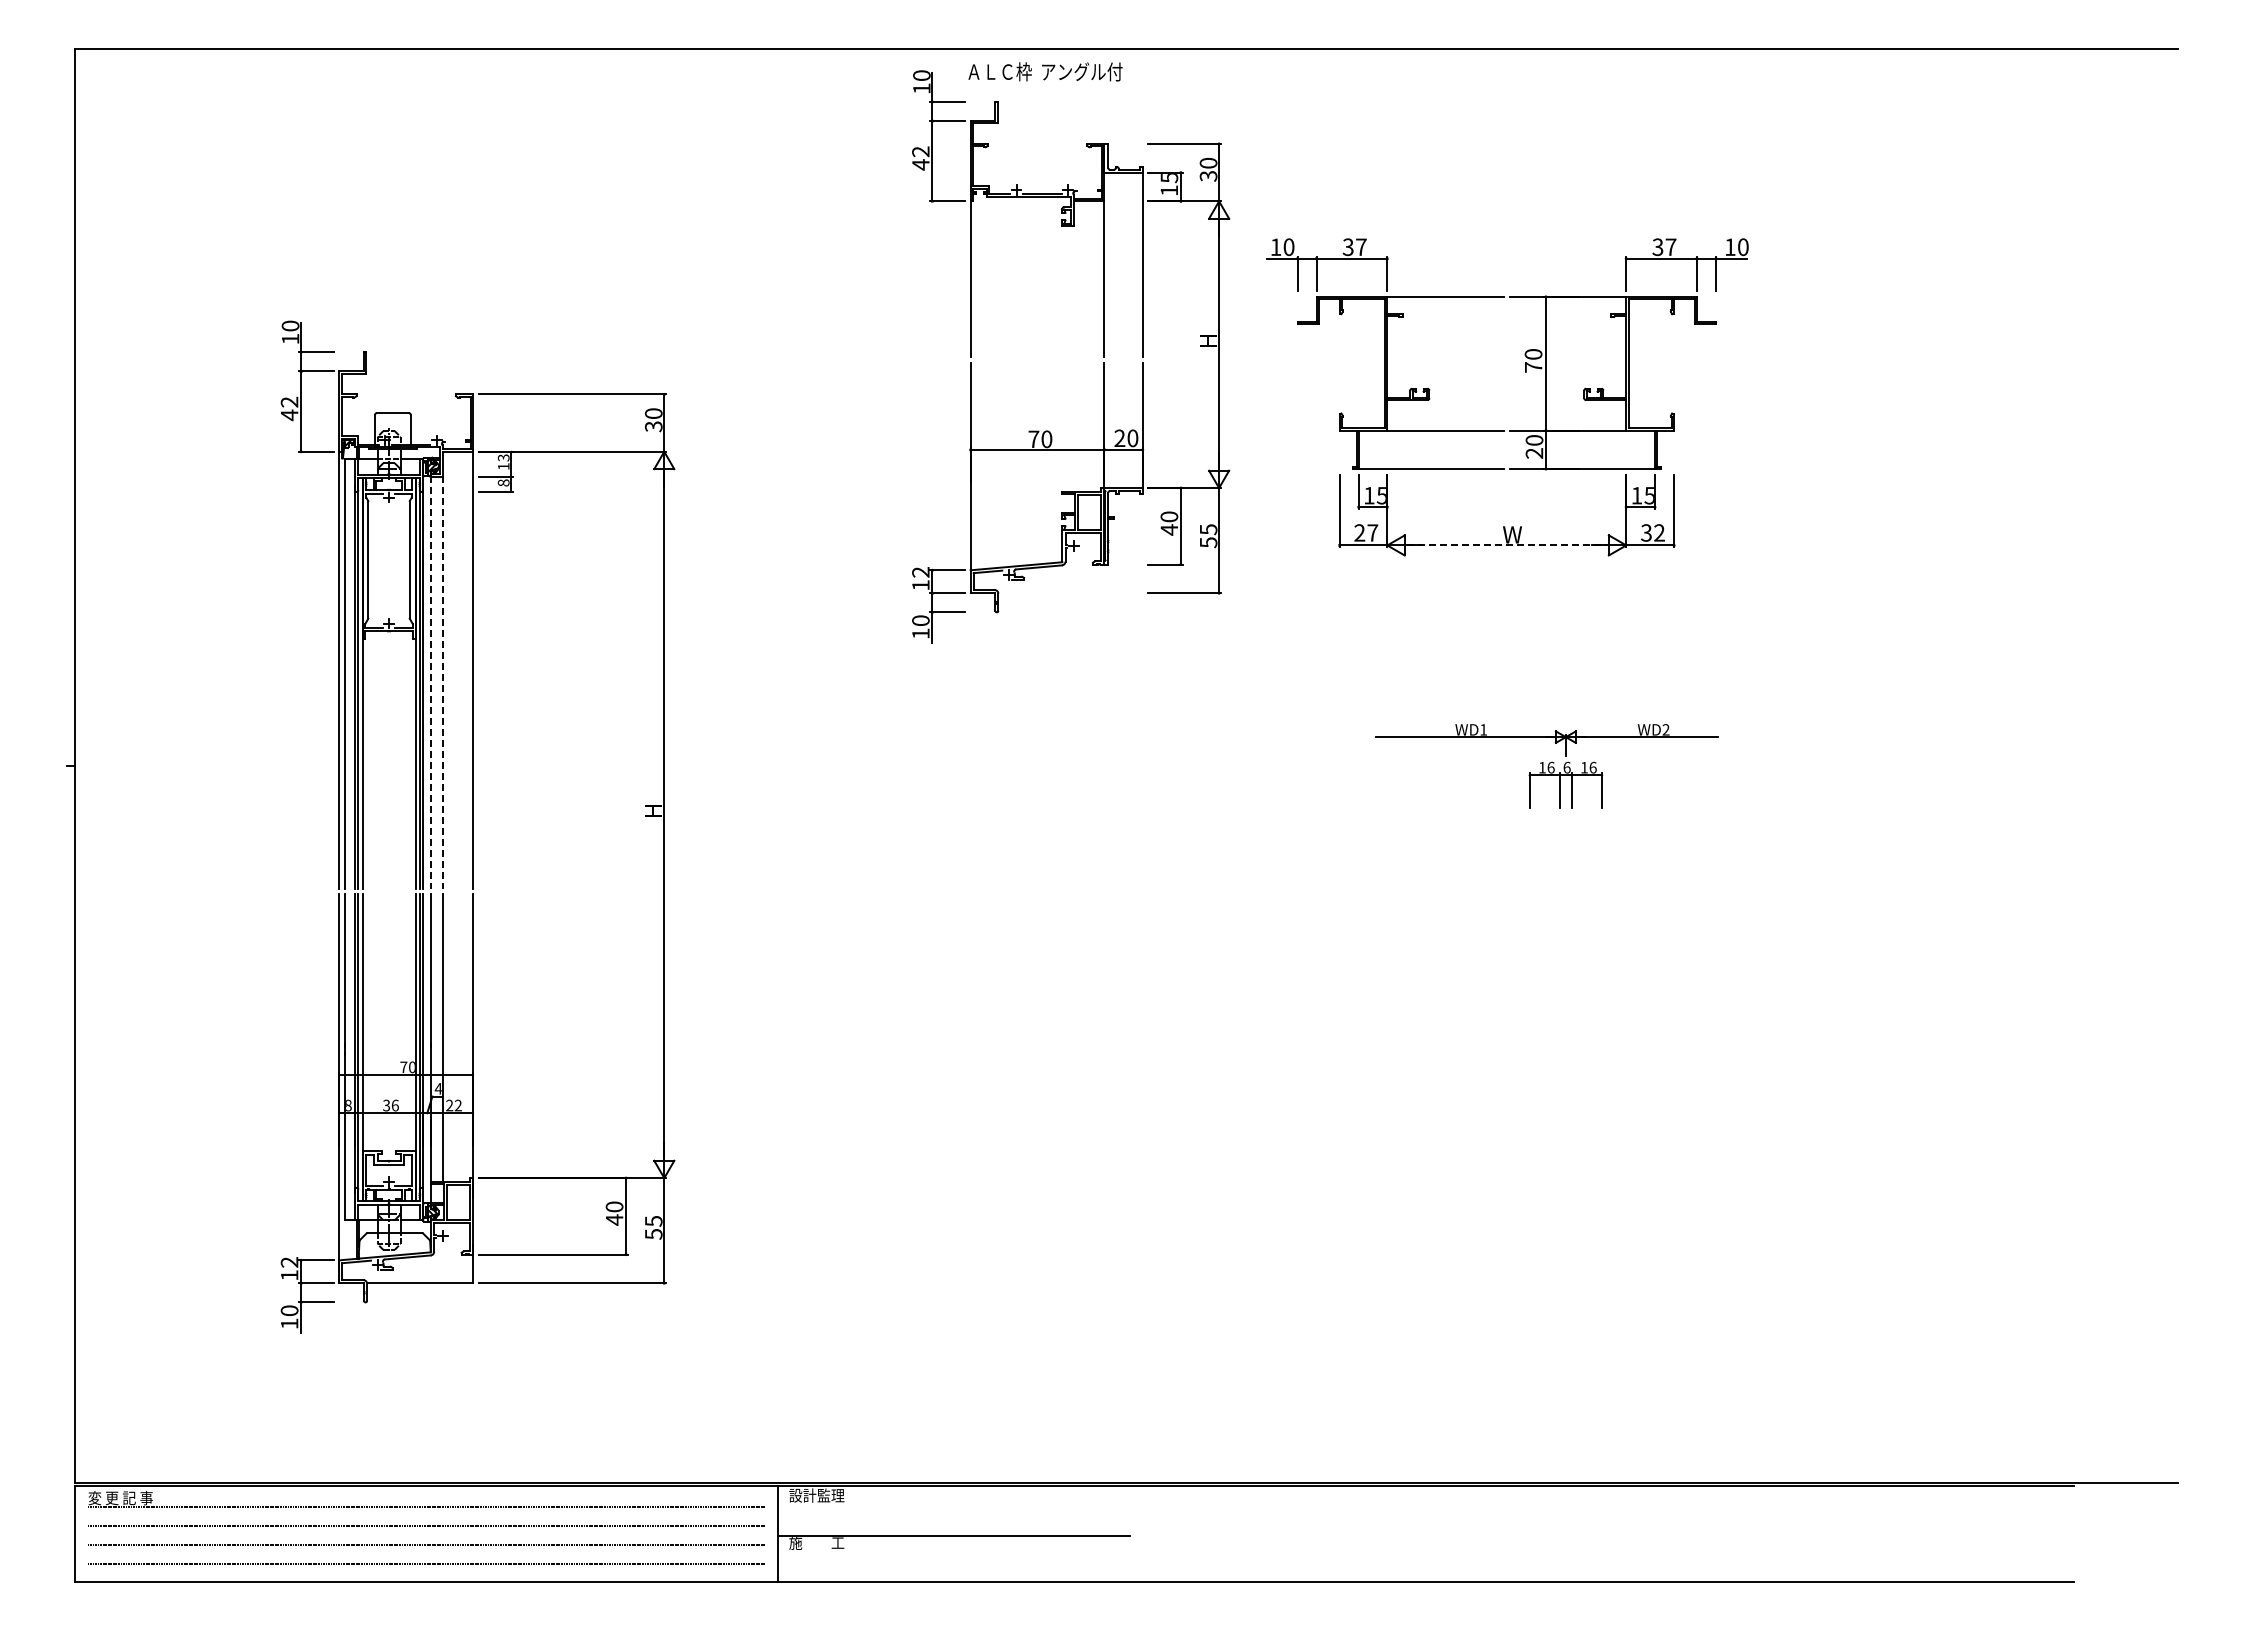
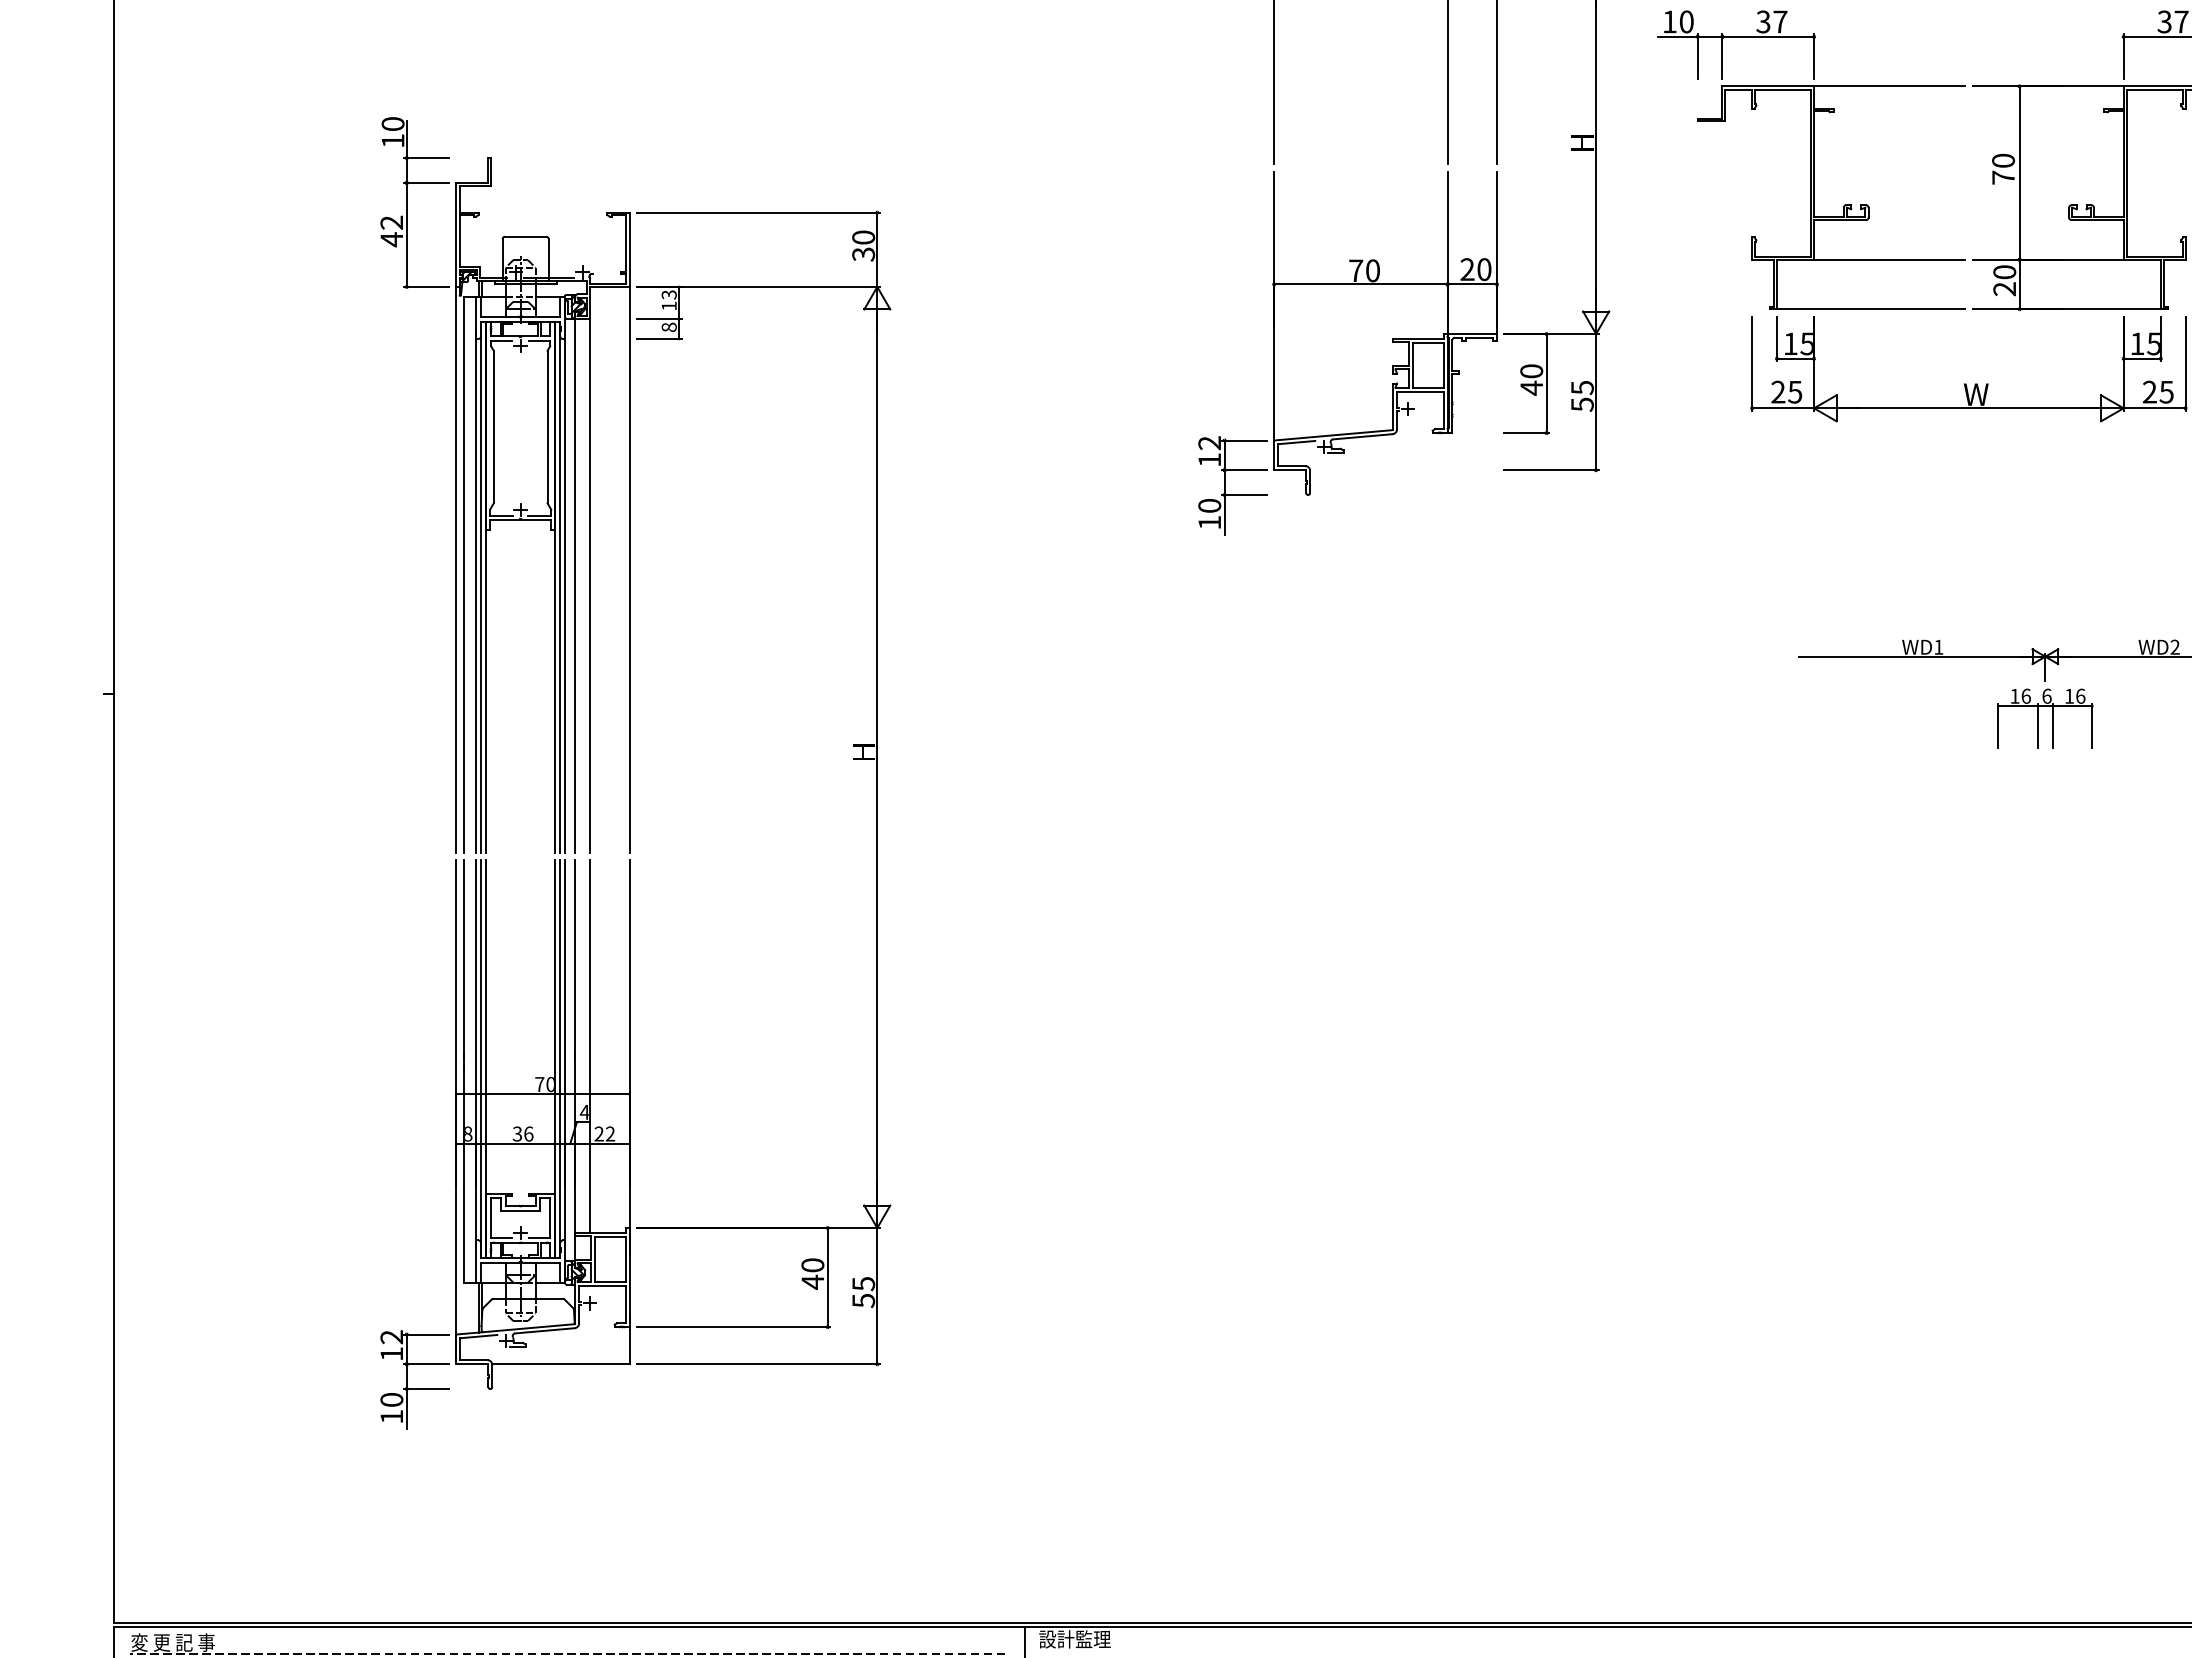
text: (1372, 532) -> (1794, 391), 27 -> 25
text: (1652, 532) -> (2157, 391), 32 -> 25
line: (1507, 545) -> (1969, 408), dashed -> solid
line: (431, 682) -> (575, 585), dashed -> solid
line: (442, 682) -> (589, 585), dashed -> solid

